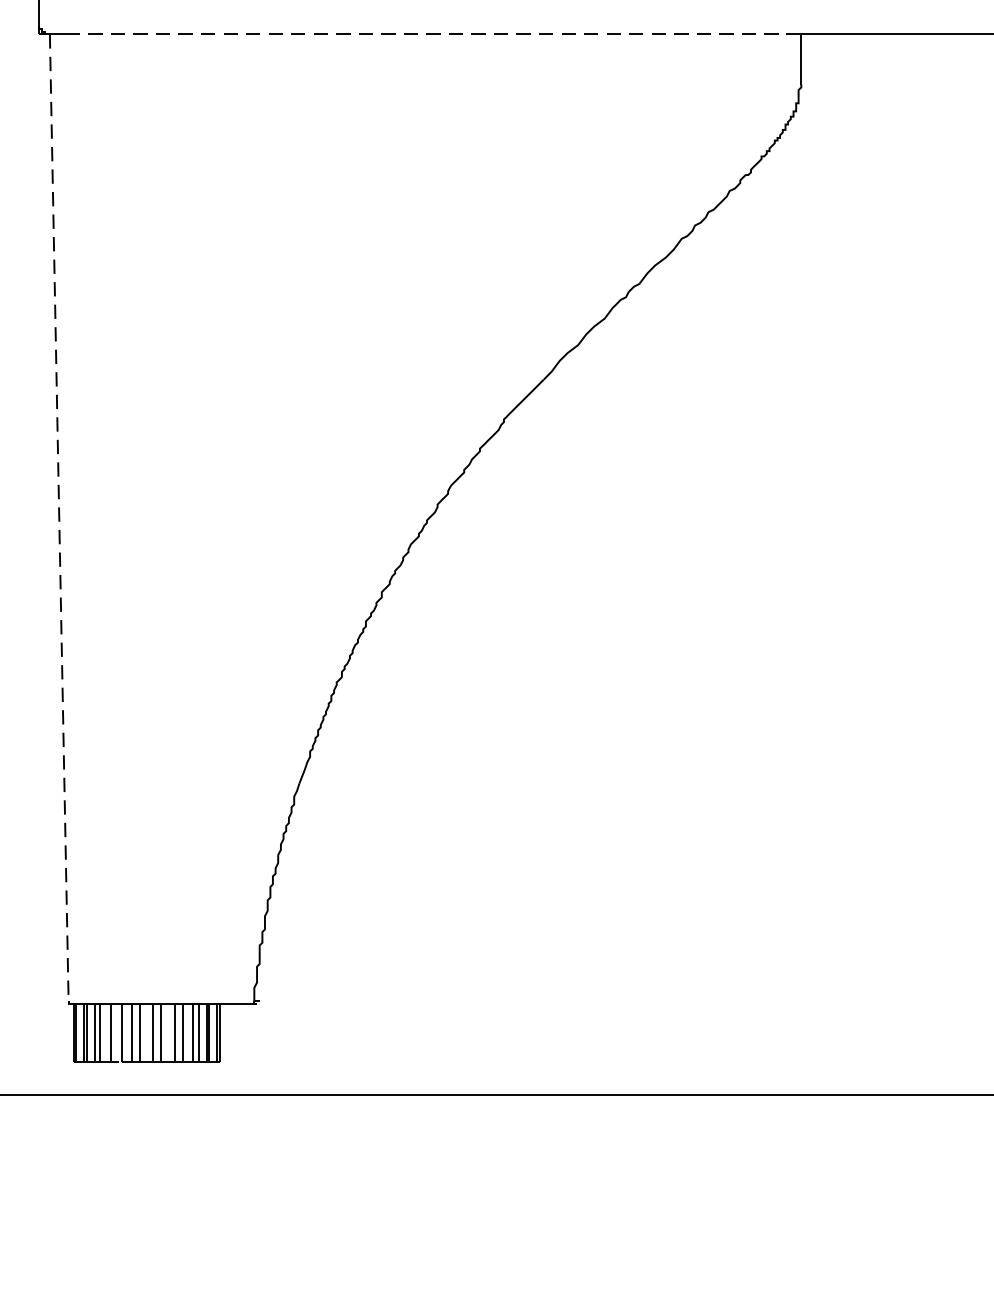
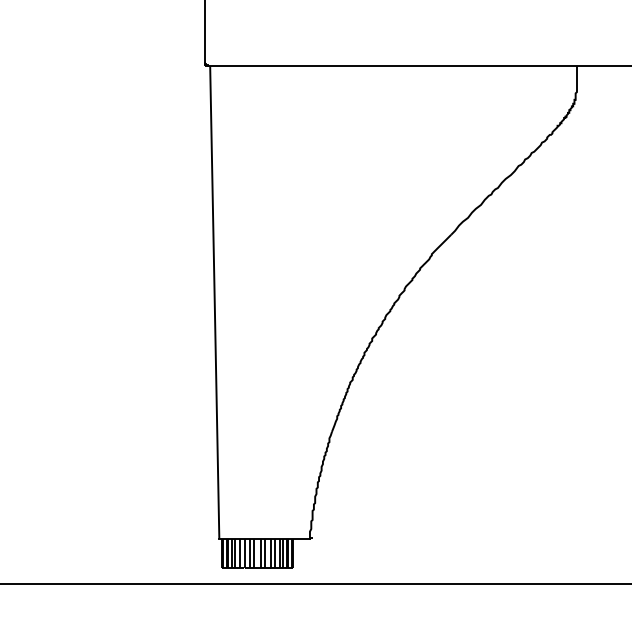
line: (425, 34) -> (393, 66), dashed -> solid
line: (58, 518) -> (214, 302), dashed -> solid

